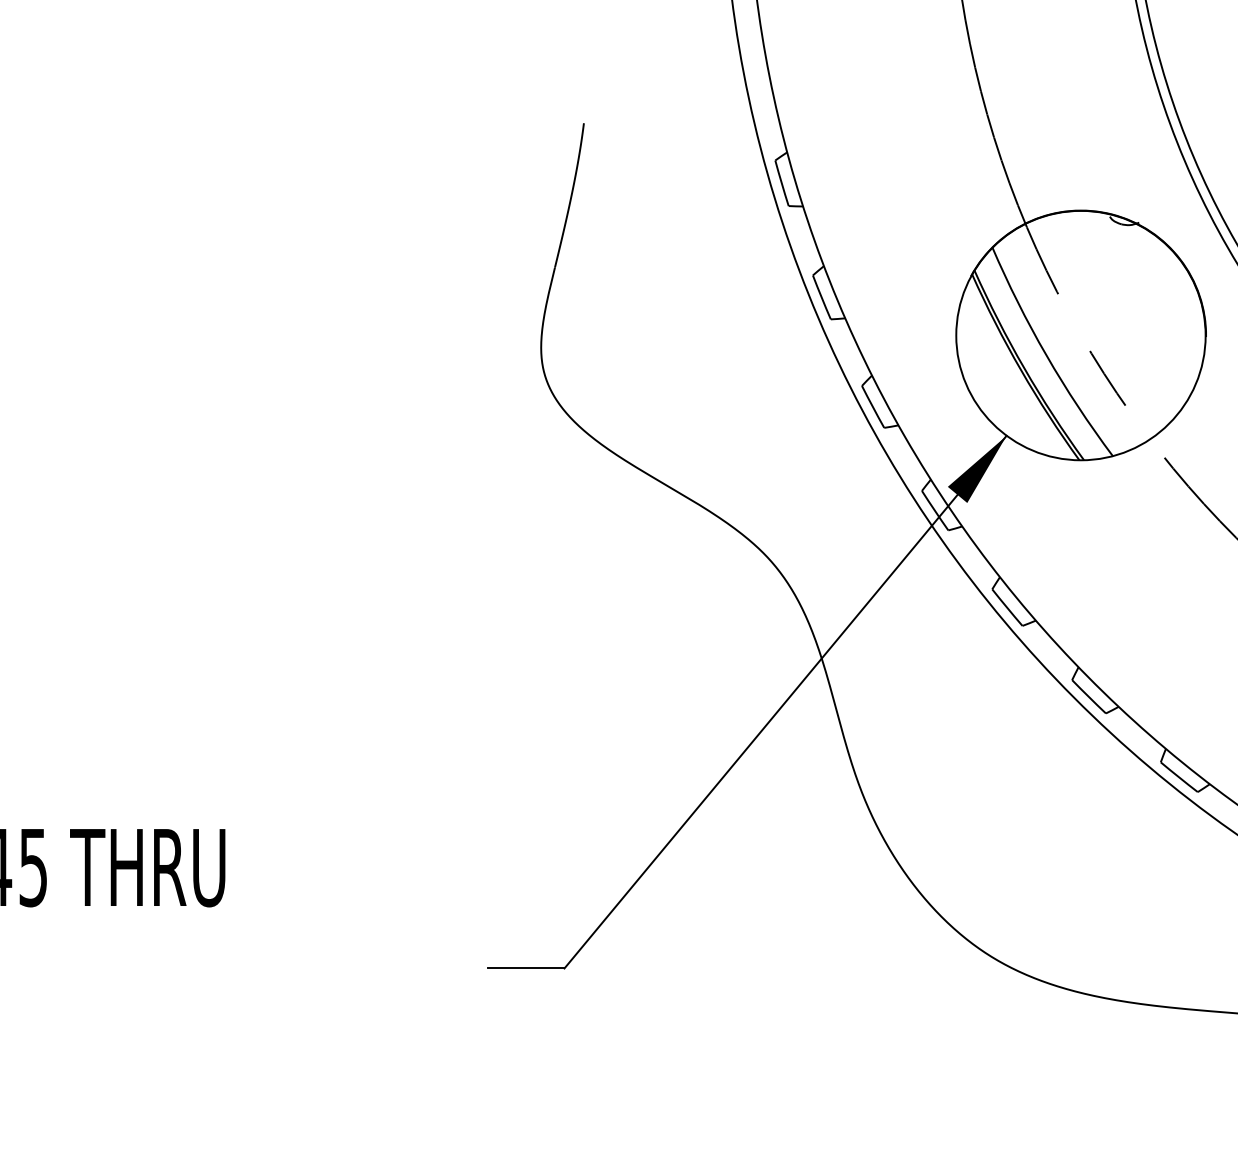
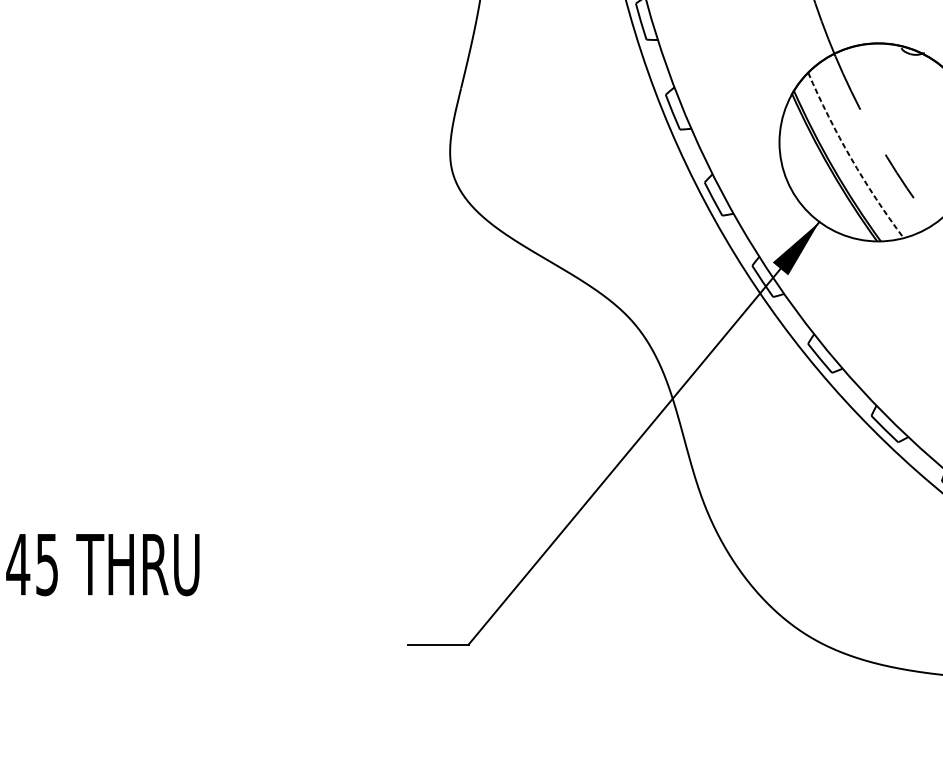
arc: (1046, 355) -> (851, 158), solid -> dashed

